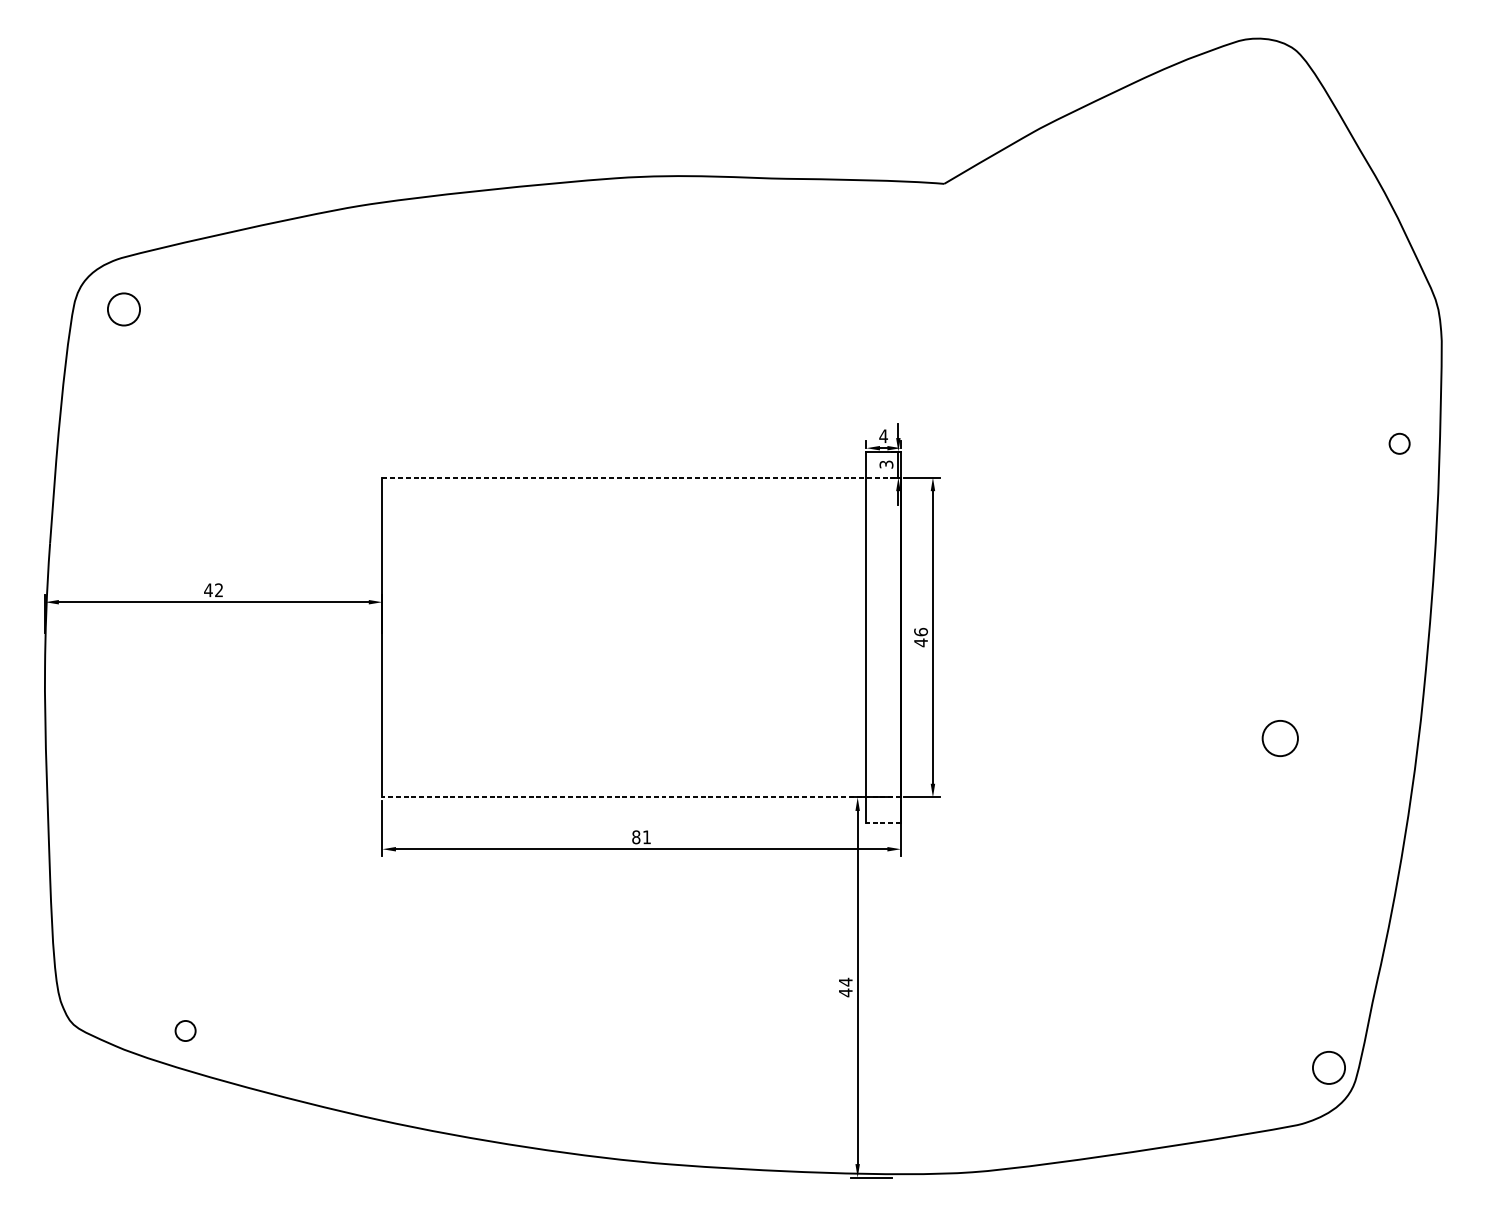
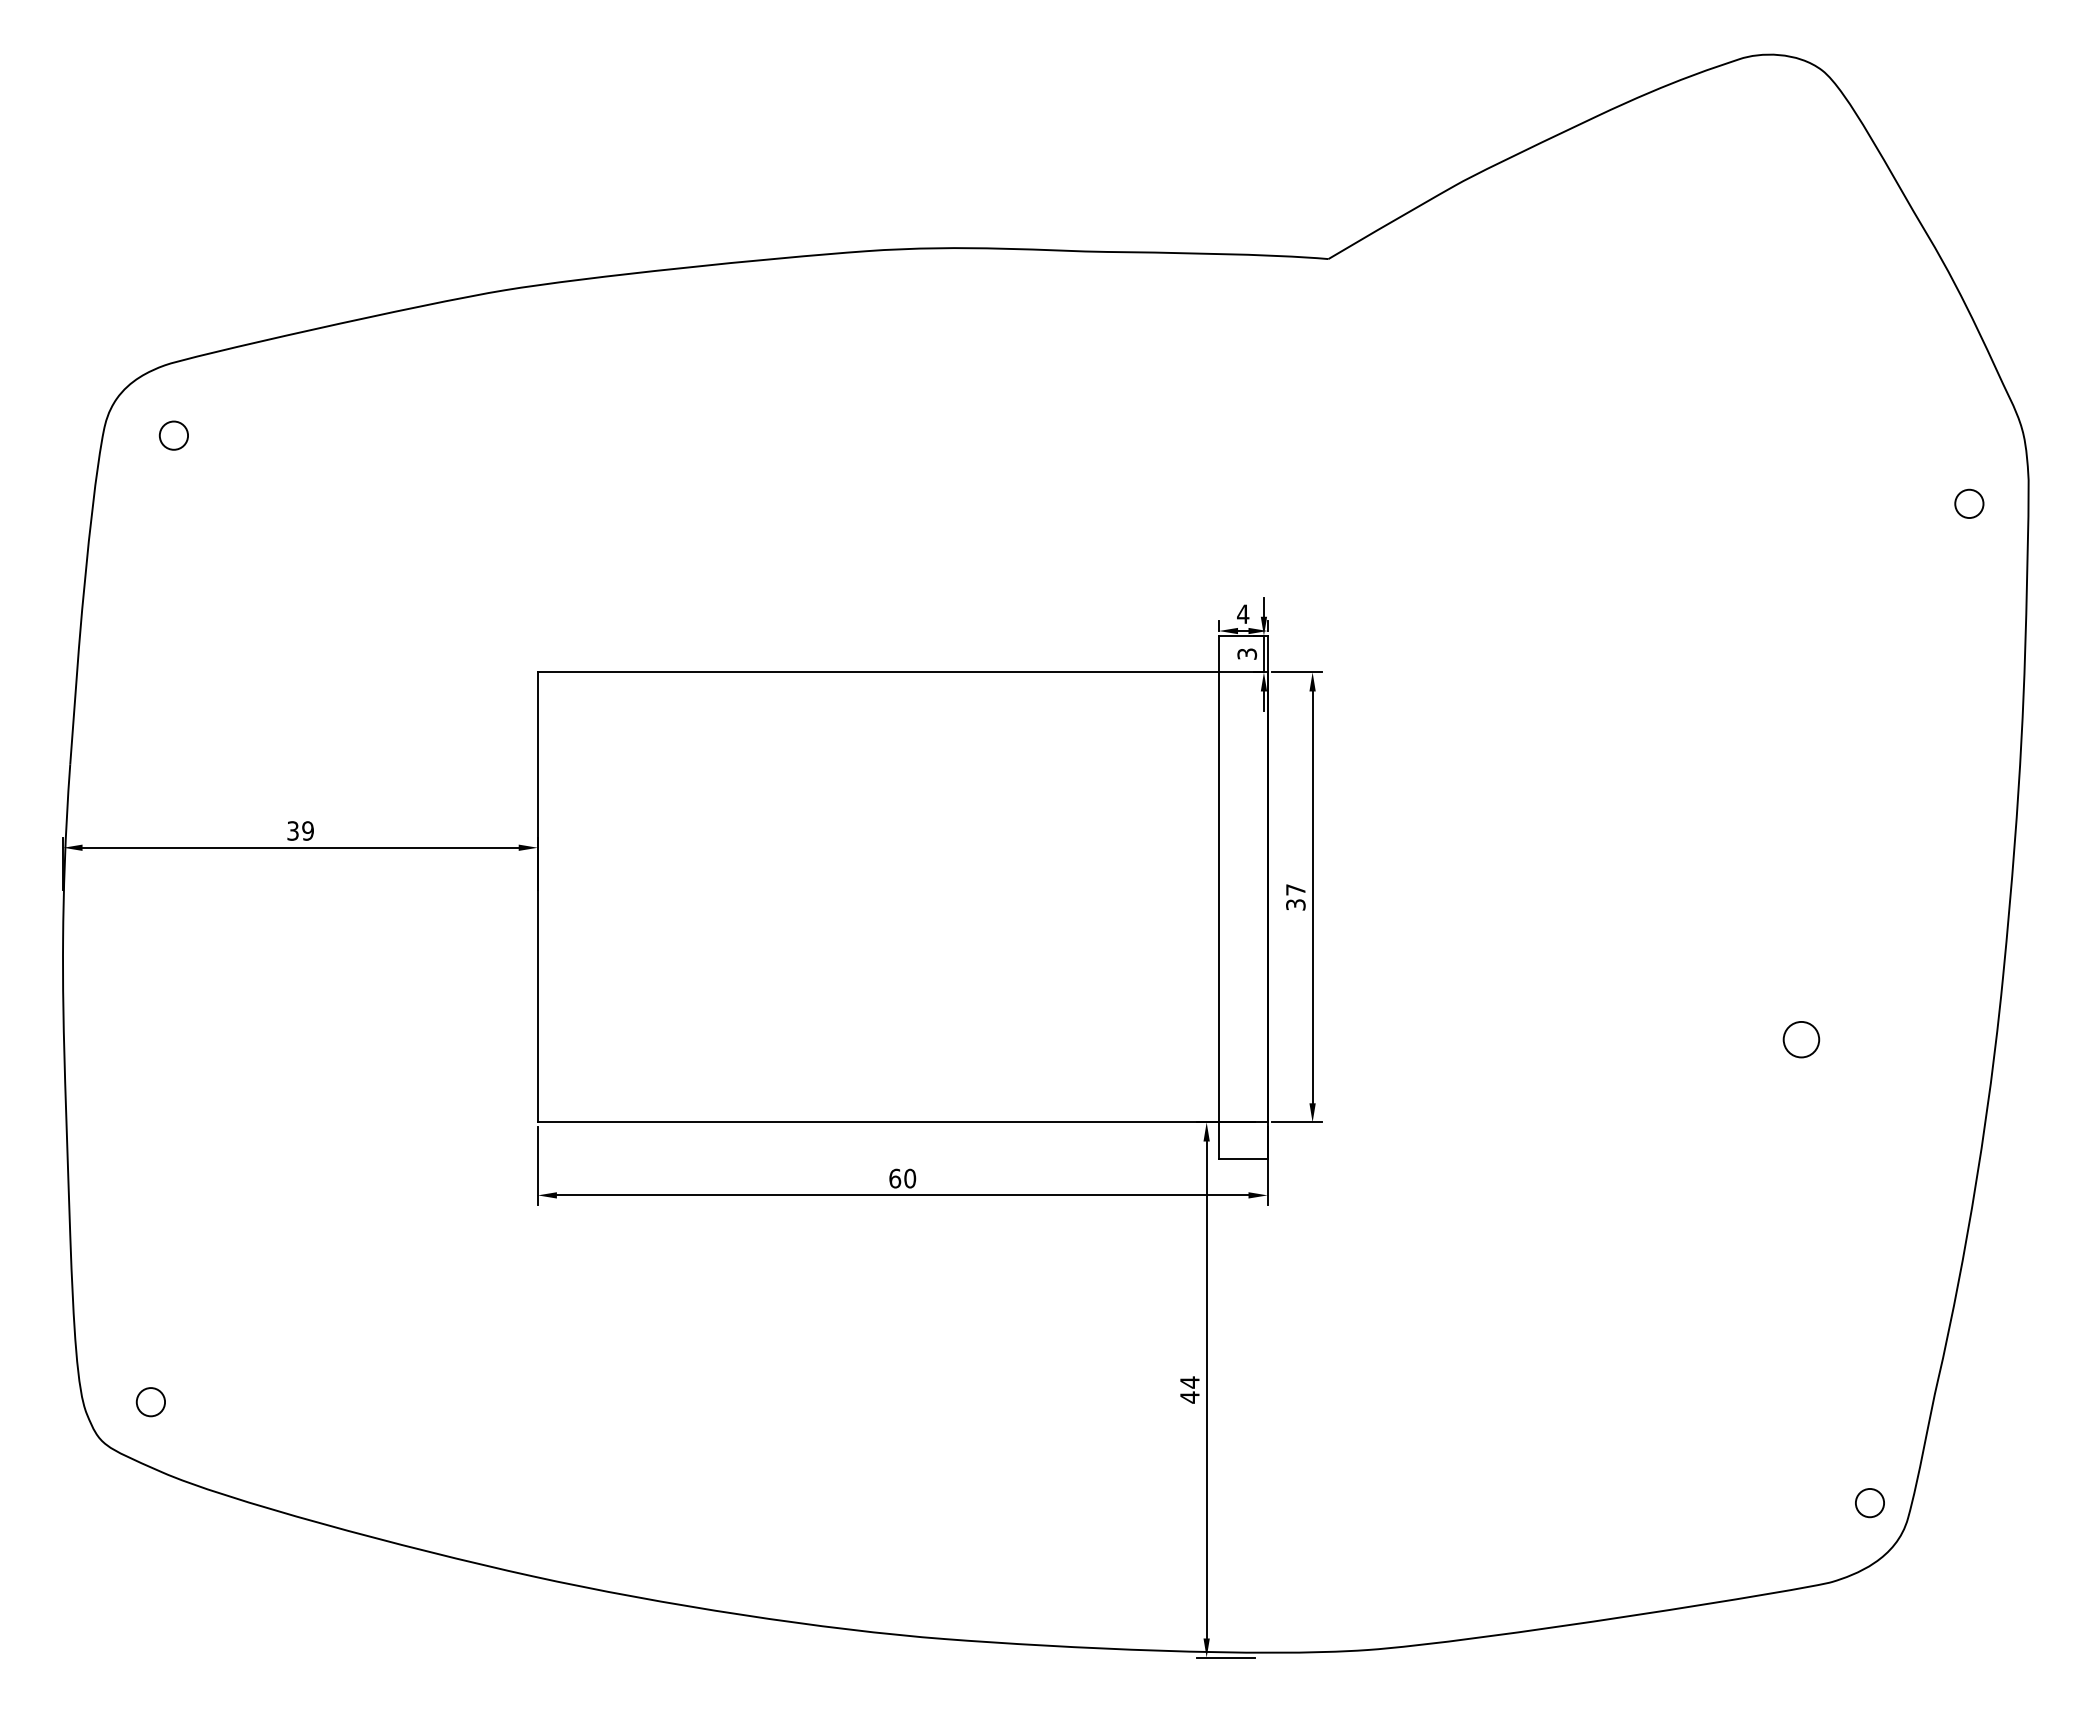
circle: (123, 309) -> (173, 435), size x0.62
circle: (1399, 443) -> (1969, 503), moved
line: (641, 477) -> (902, 672), dashed -> solid
text: (213, 589) -> (299, 830), 42 -> 39
text: (920, 637) -> (1295, 897), 46 -> 37
circle: (1280, 738) -> (1801, 1039), size x0.71
line: (641, 797) -> (902, 1122), dashed -> solid
line: (883, 823) -> (1242, 1158), dashed -> solid
text: (641, 837) -> (902, 1178), 81 -> 60
circle: (185, 1031) -> (150, 1402), moved
circle: (1328, 1067) -> (1869, 1502), size x0.62

